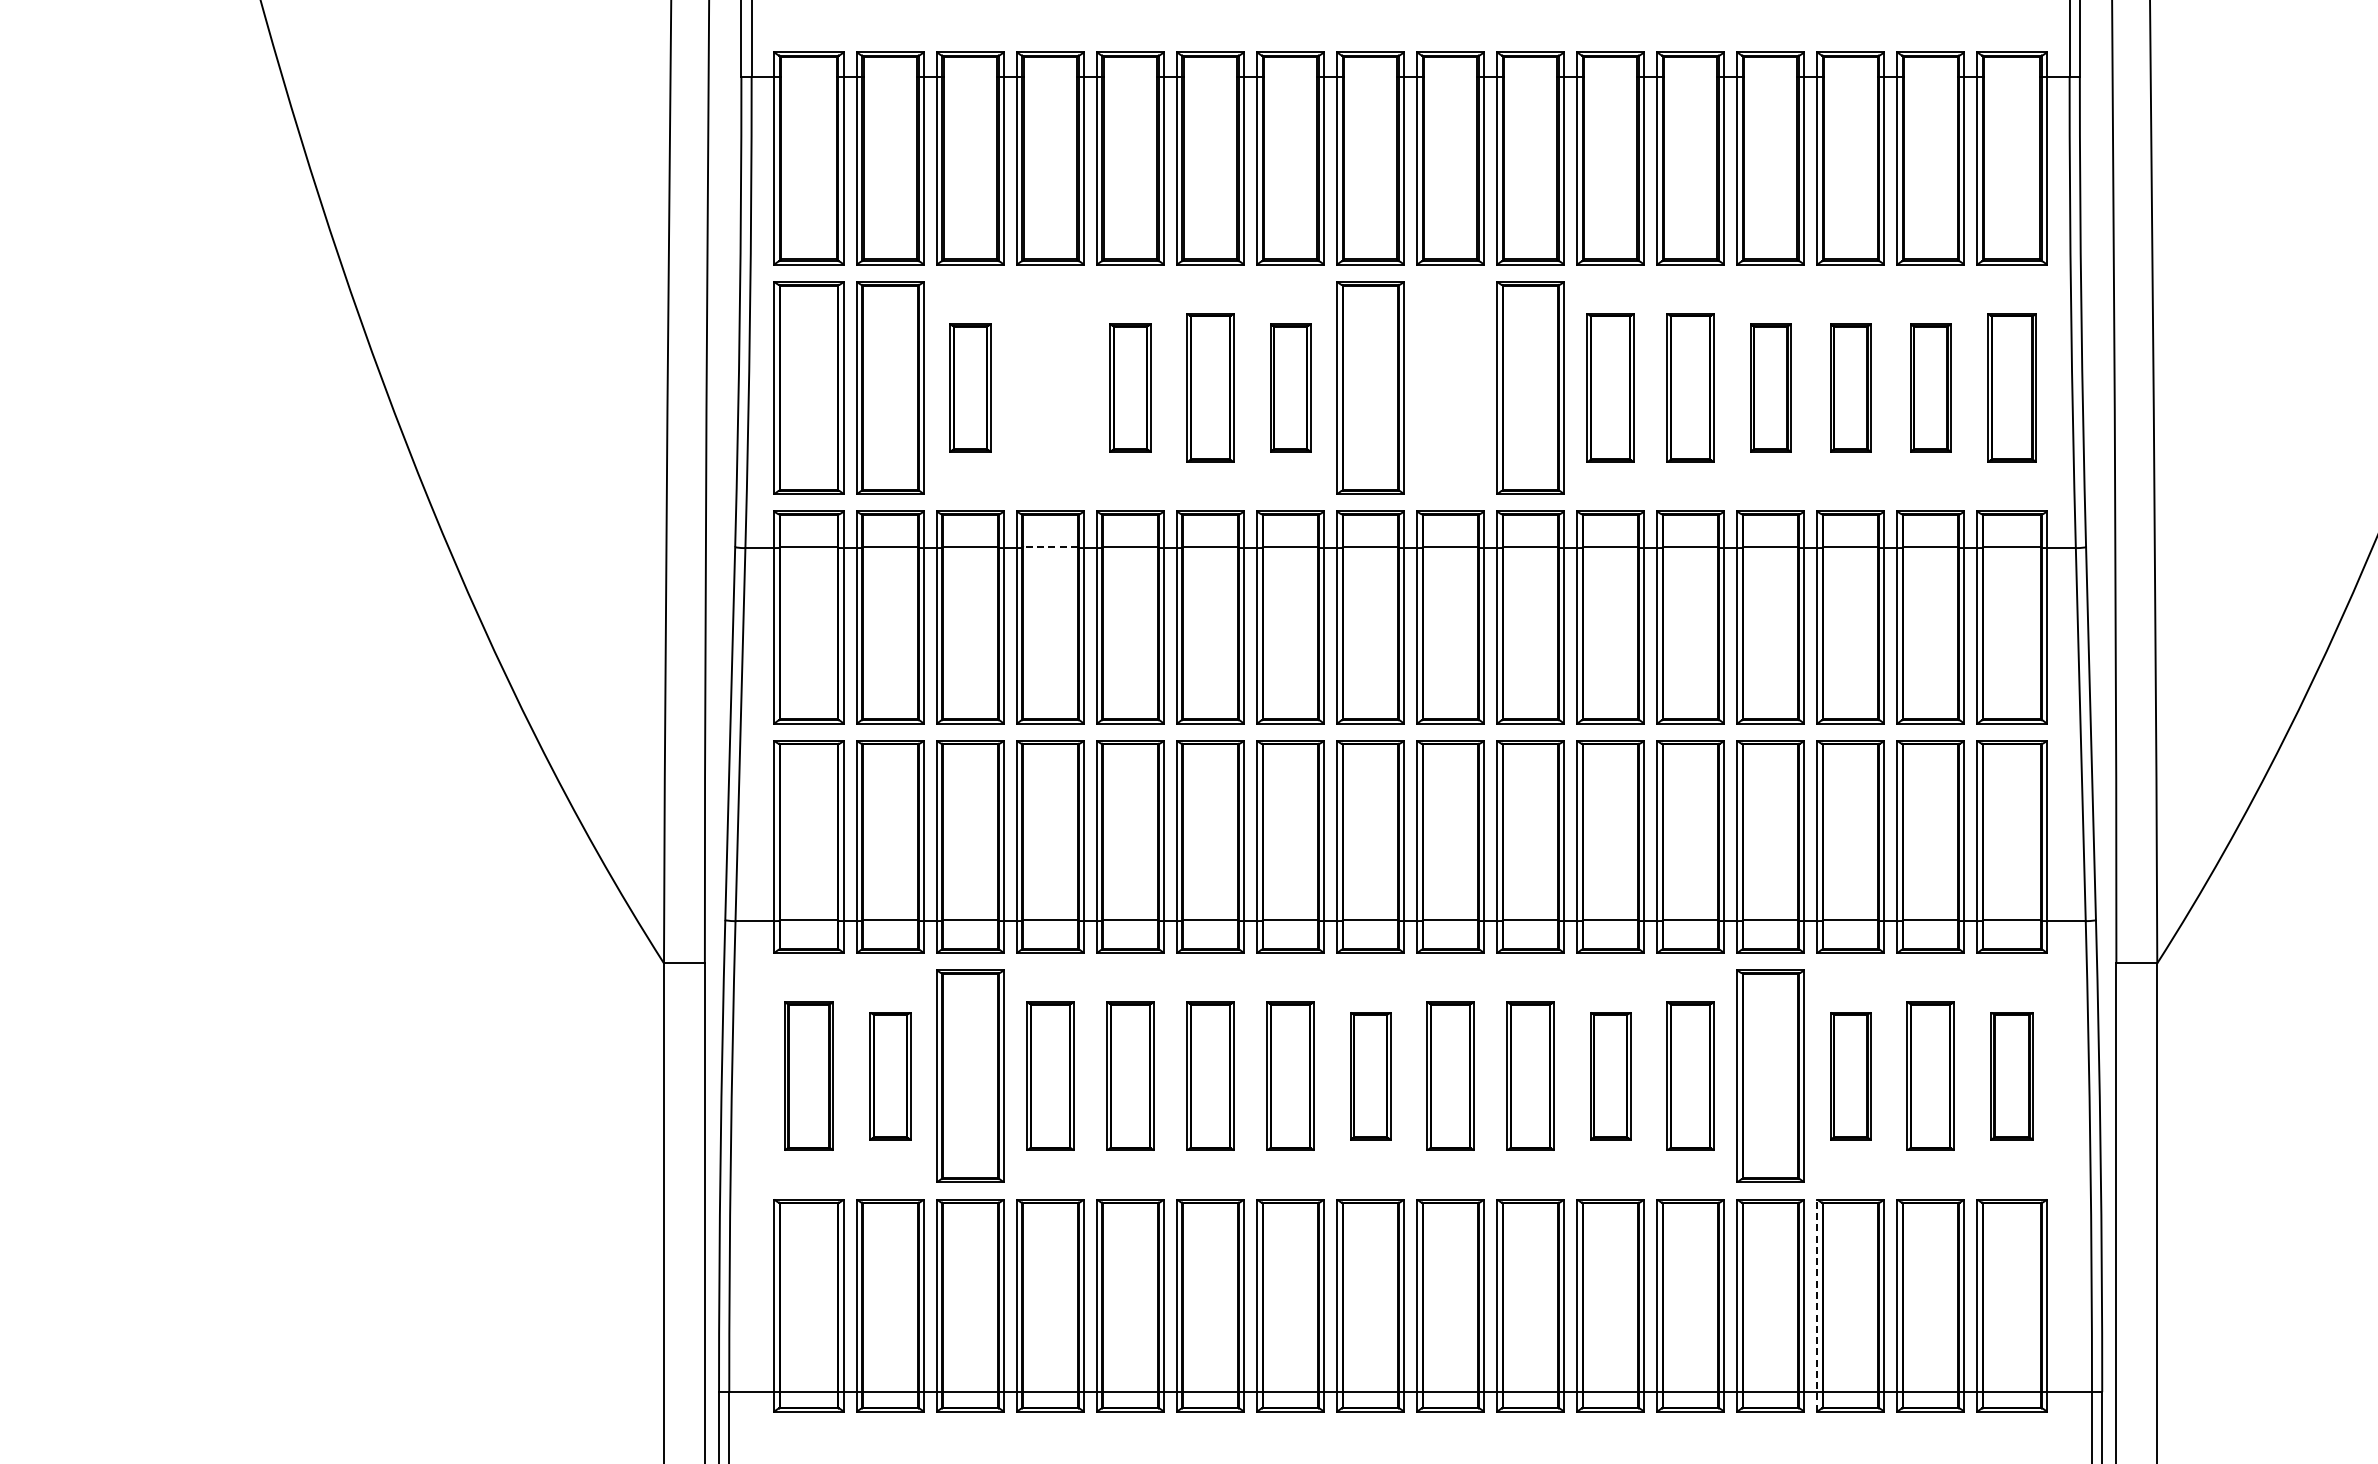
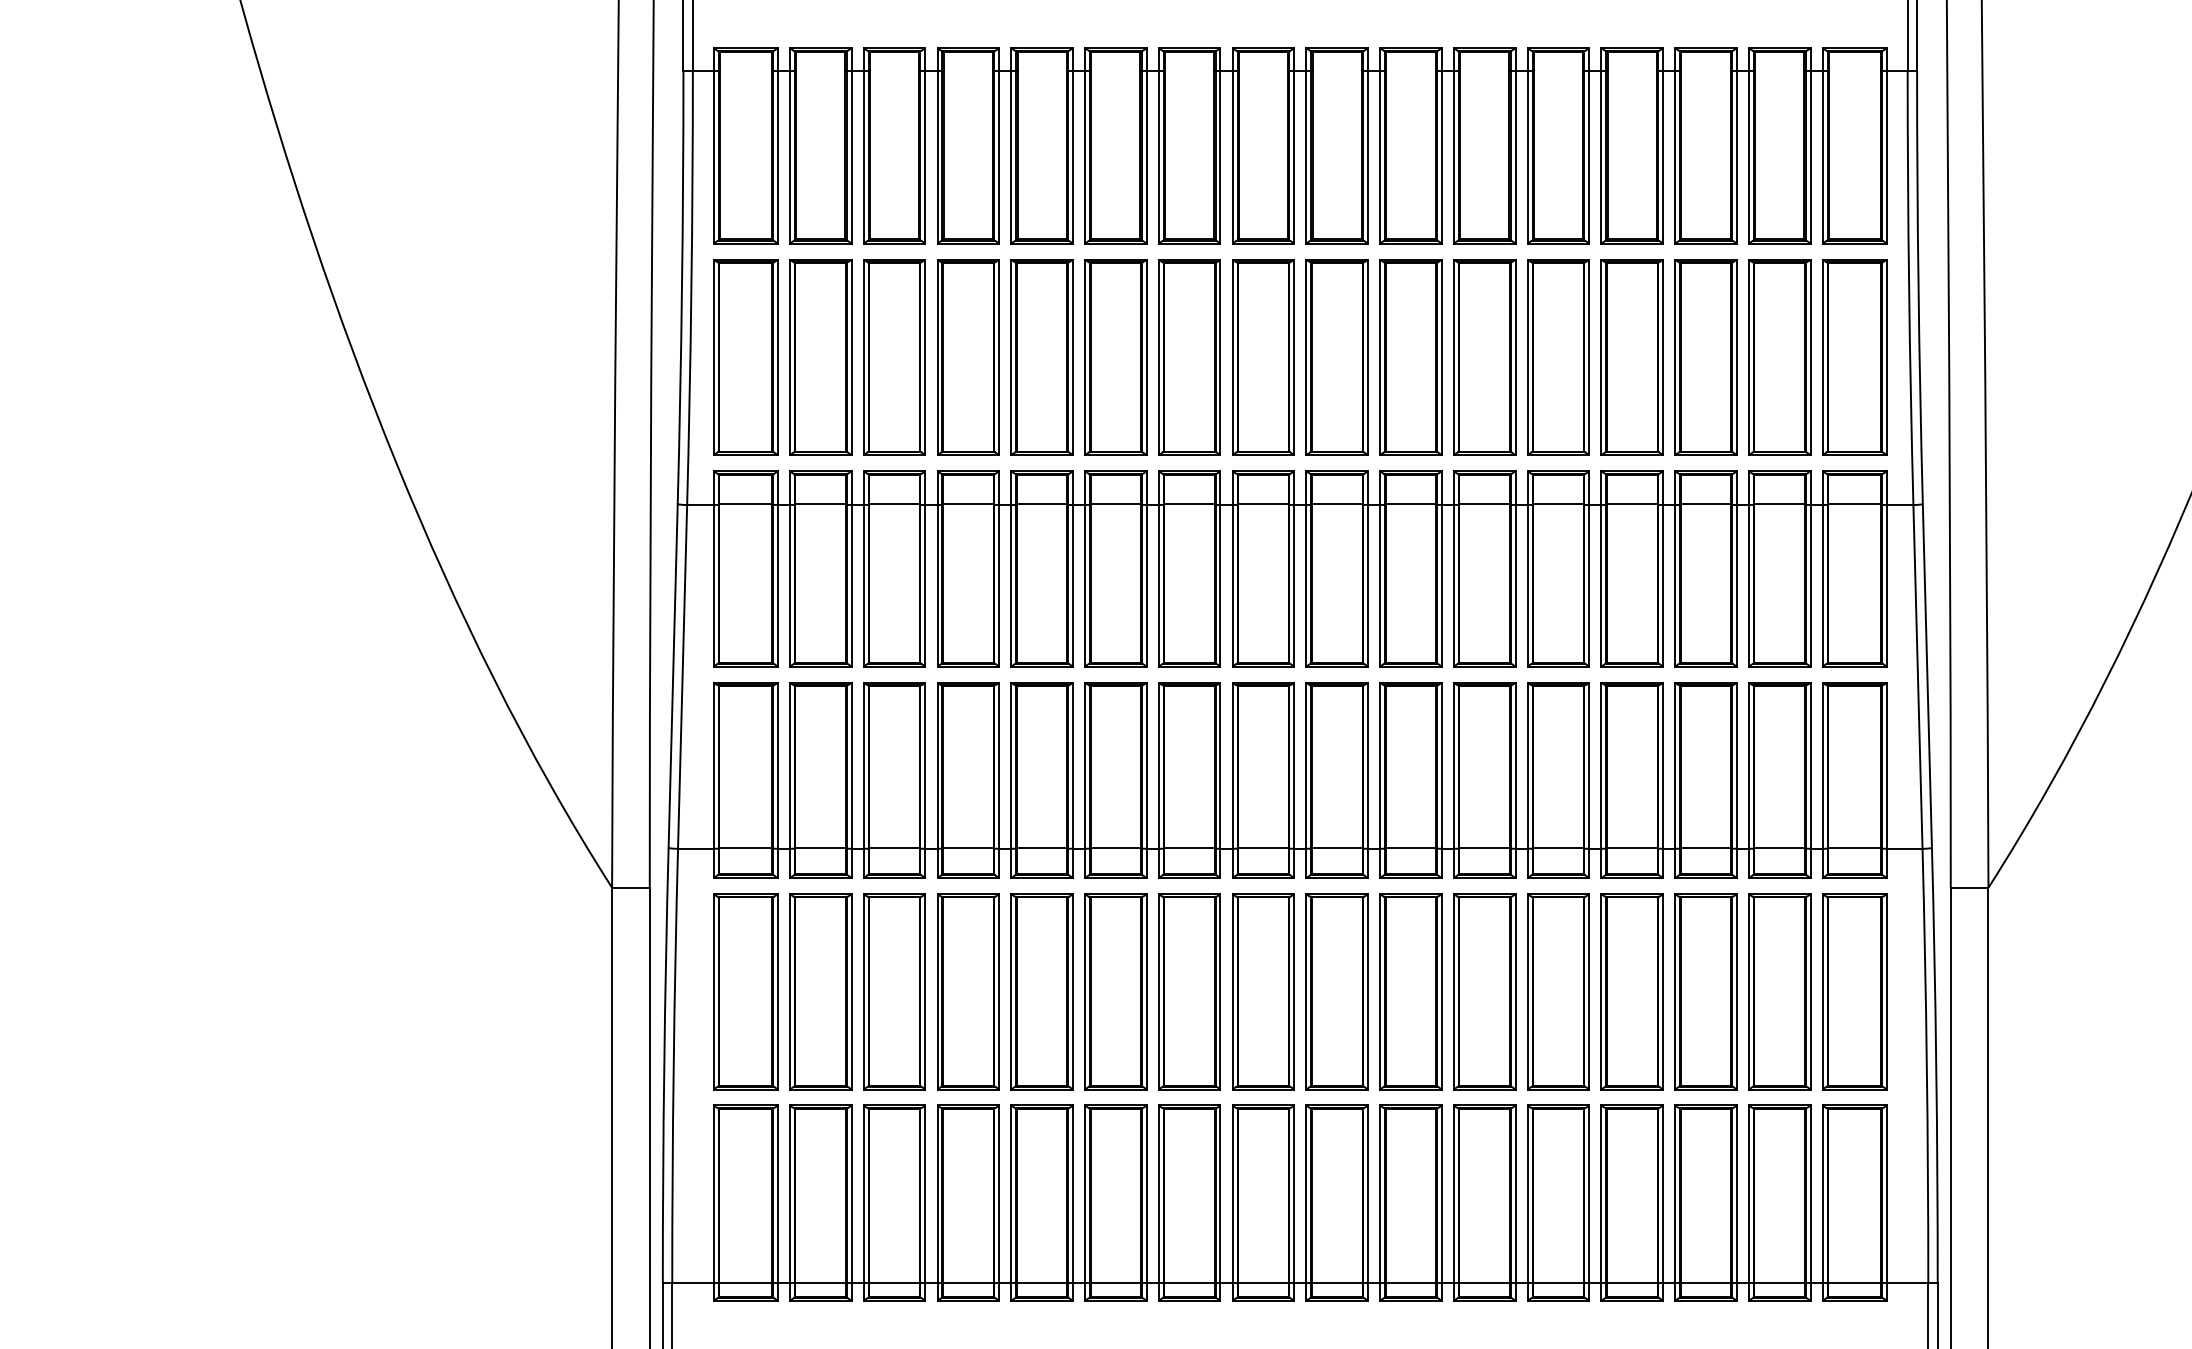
part: (970, 387) -> (894, 356), size x1.67
part: (1050, 387) -> (968, 356), added
part: (1130, 387) -> (1042, 356), size x1.67
part: (1210, 387) -> (1115, 356), size x1.43
part: (1290, 387) -> (1189, 356), size x1.67
part: (1450, 387) -> (1337, 356), added
part: (1610, 387) -> (1484, 356), size x1.43
part: (1690, 387) -> (1558, 356), size x1.43
part: (1770, 387) -> (1631, 356), size x1.67
part: (1850, 387) -> (1705, 356), size x1.67
part: (1930, 387) -> (1779, 356), size x1.67
part: (2011, 387) -> (1854, 356), size x1.43
line: (1050, 546) -> (968, 503), dashed -> solid
part: (808, 1075) -> (745, 991), size x1.43
part: (890, 1075) -> (820, 991), size x1.67
part: (1050, 1075) -> (968, 991), size x1.43
part: (1130, 1075) -> (1042, 991), size x1.43
part: (1210, 1075) -> (1115, 991), size x1.43
part: (1290, 1075) -> (1189, 991), size x1.43
part: (1370, 1075) -> (1263, 991), size x1.67
part: (1450, 1075) -> (1337, 991), size x1.43
part: (1530, 1075) -> (1410, 991), size x1.43
part: (1610, 1075) -> (1484, 991), size x1.67
part: (1690, 1075) -> (1558, 991), size x1.43
part: (1850, 1075) -> (1705, 991), size x1.67
part: (1930, 1075) -> (1779, 991), size x1.43
part: (2011, 1075) -> (1854, 991), size x1.67
line: (1817, 1305) -> (1675, 1203), dashed -> solid

